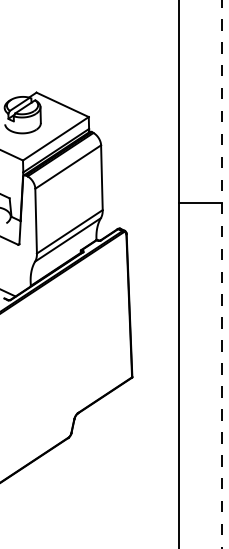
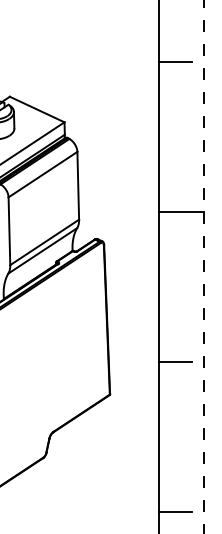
line: (194, 59) -> (175, 62), added
line: (194, 346) -> (175, 362), added
line: (194, 489) -> (175, 512), added

